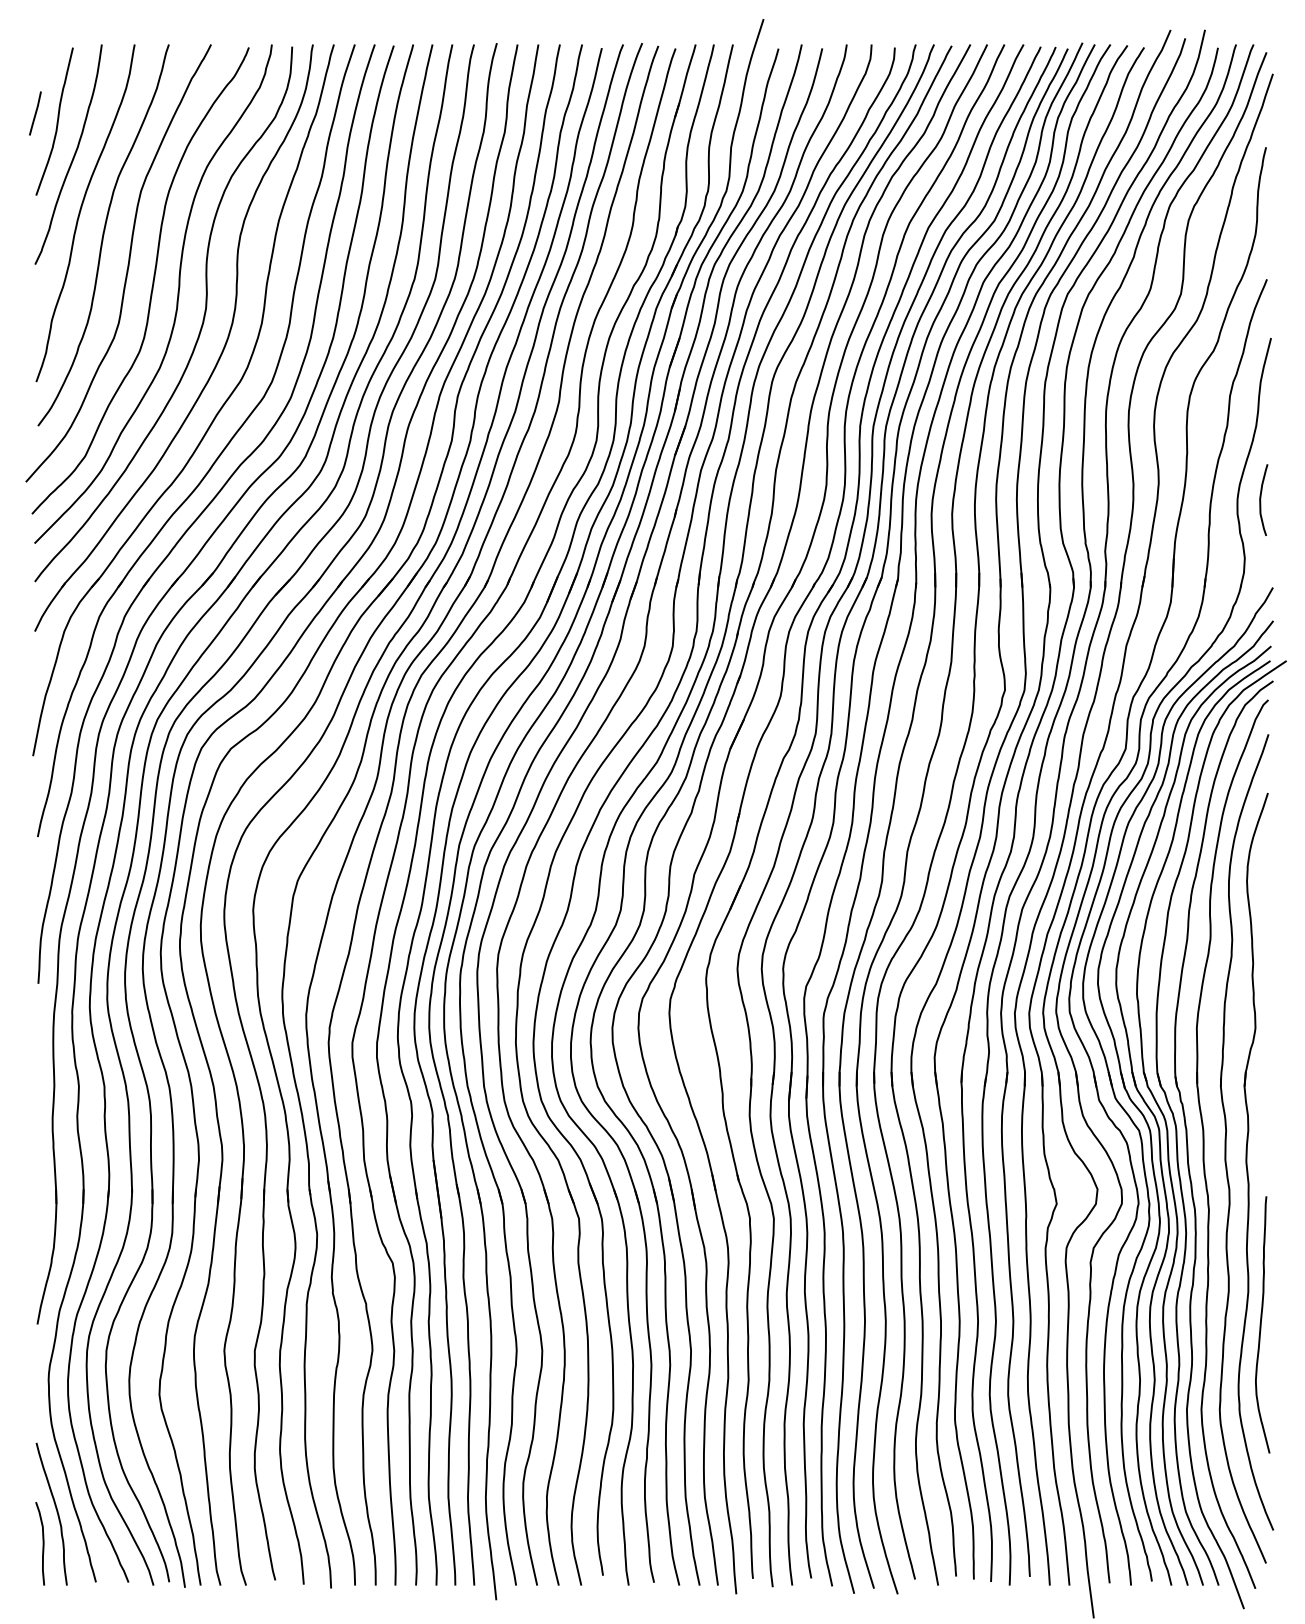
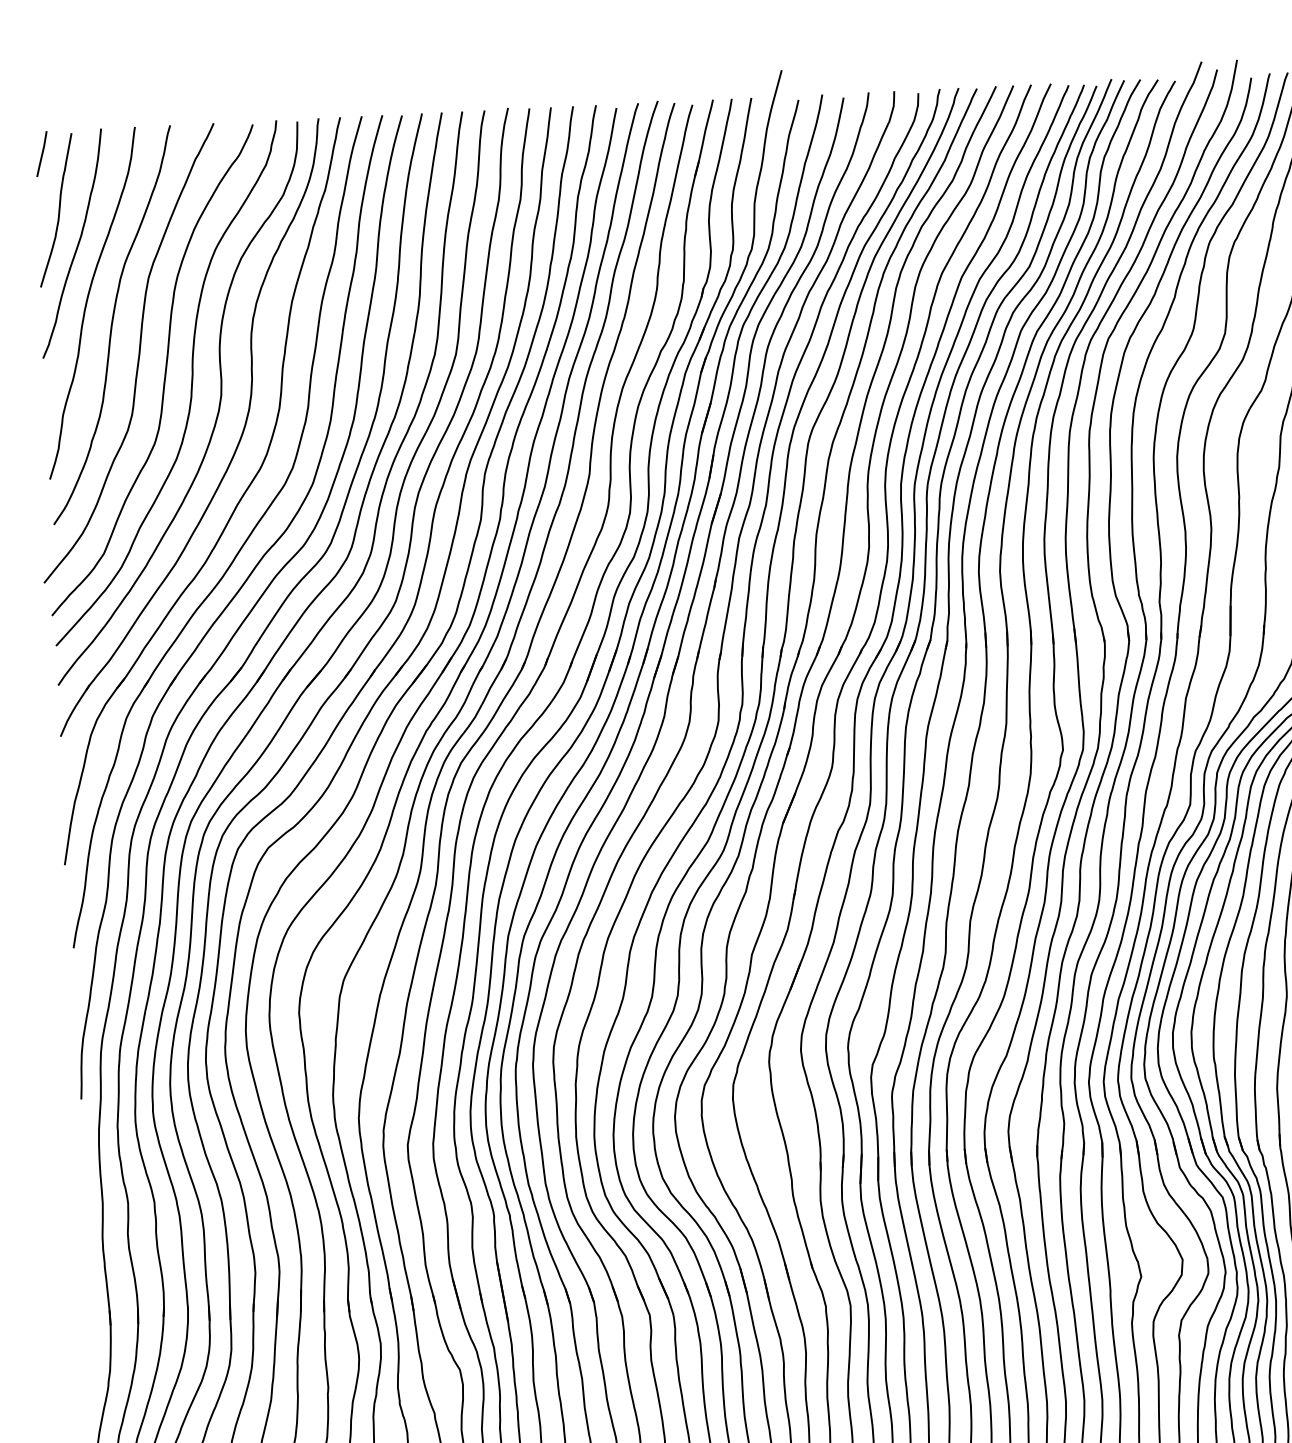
line: (35, 113) -> (42, 154), moved

